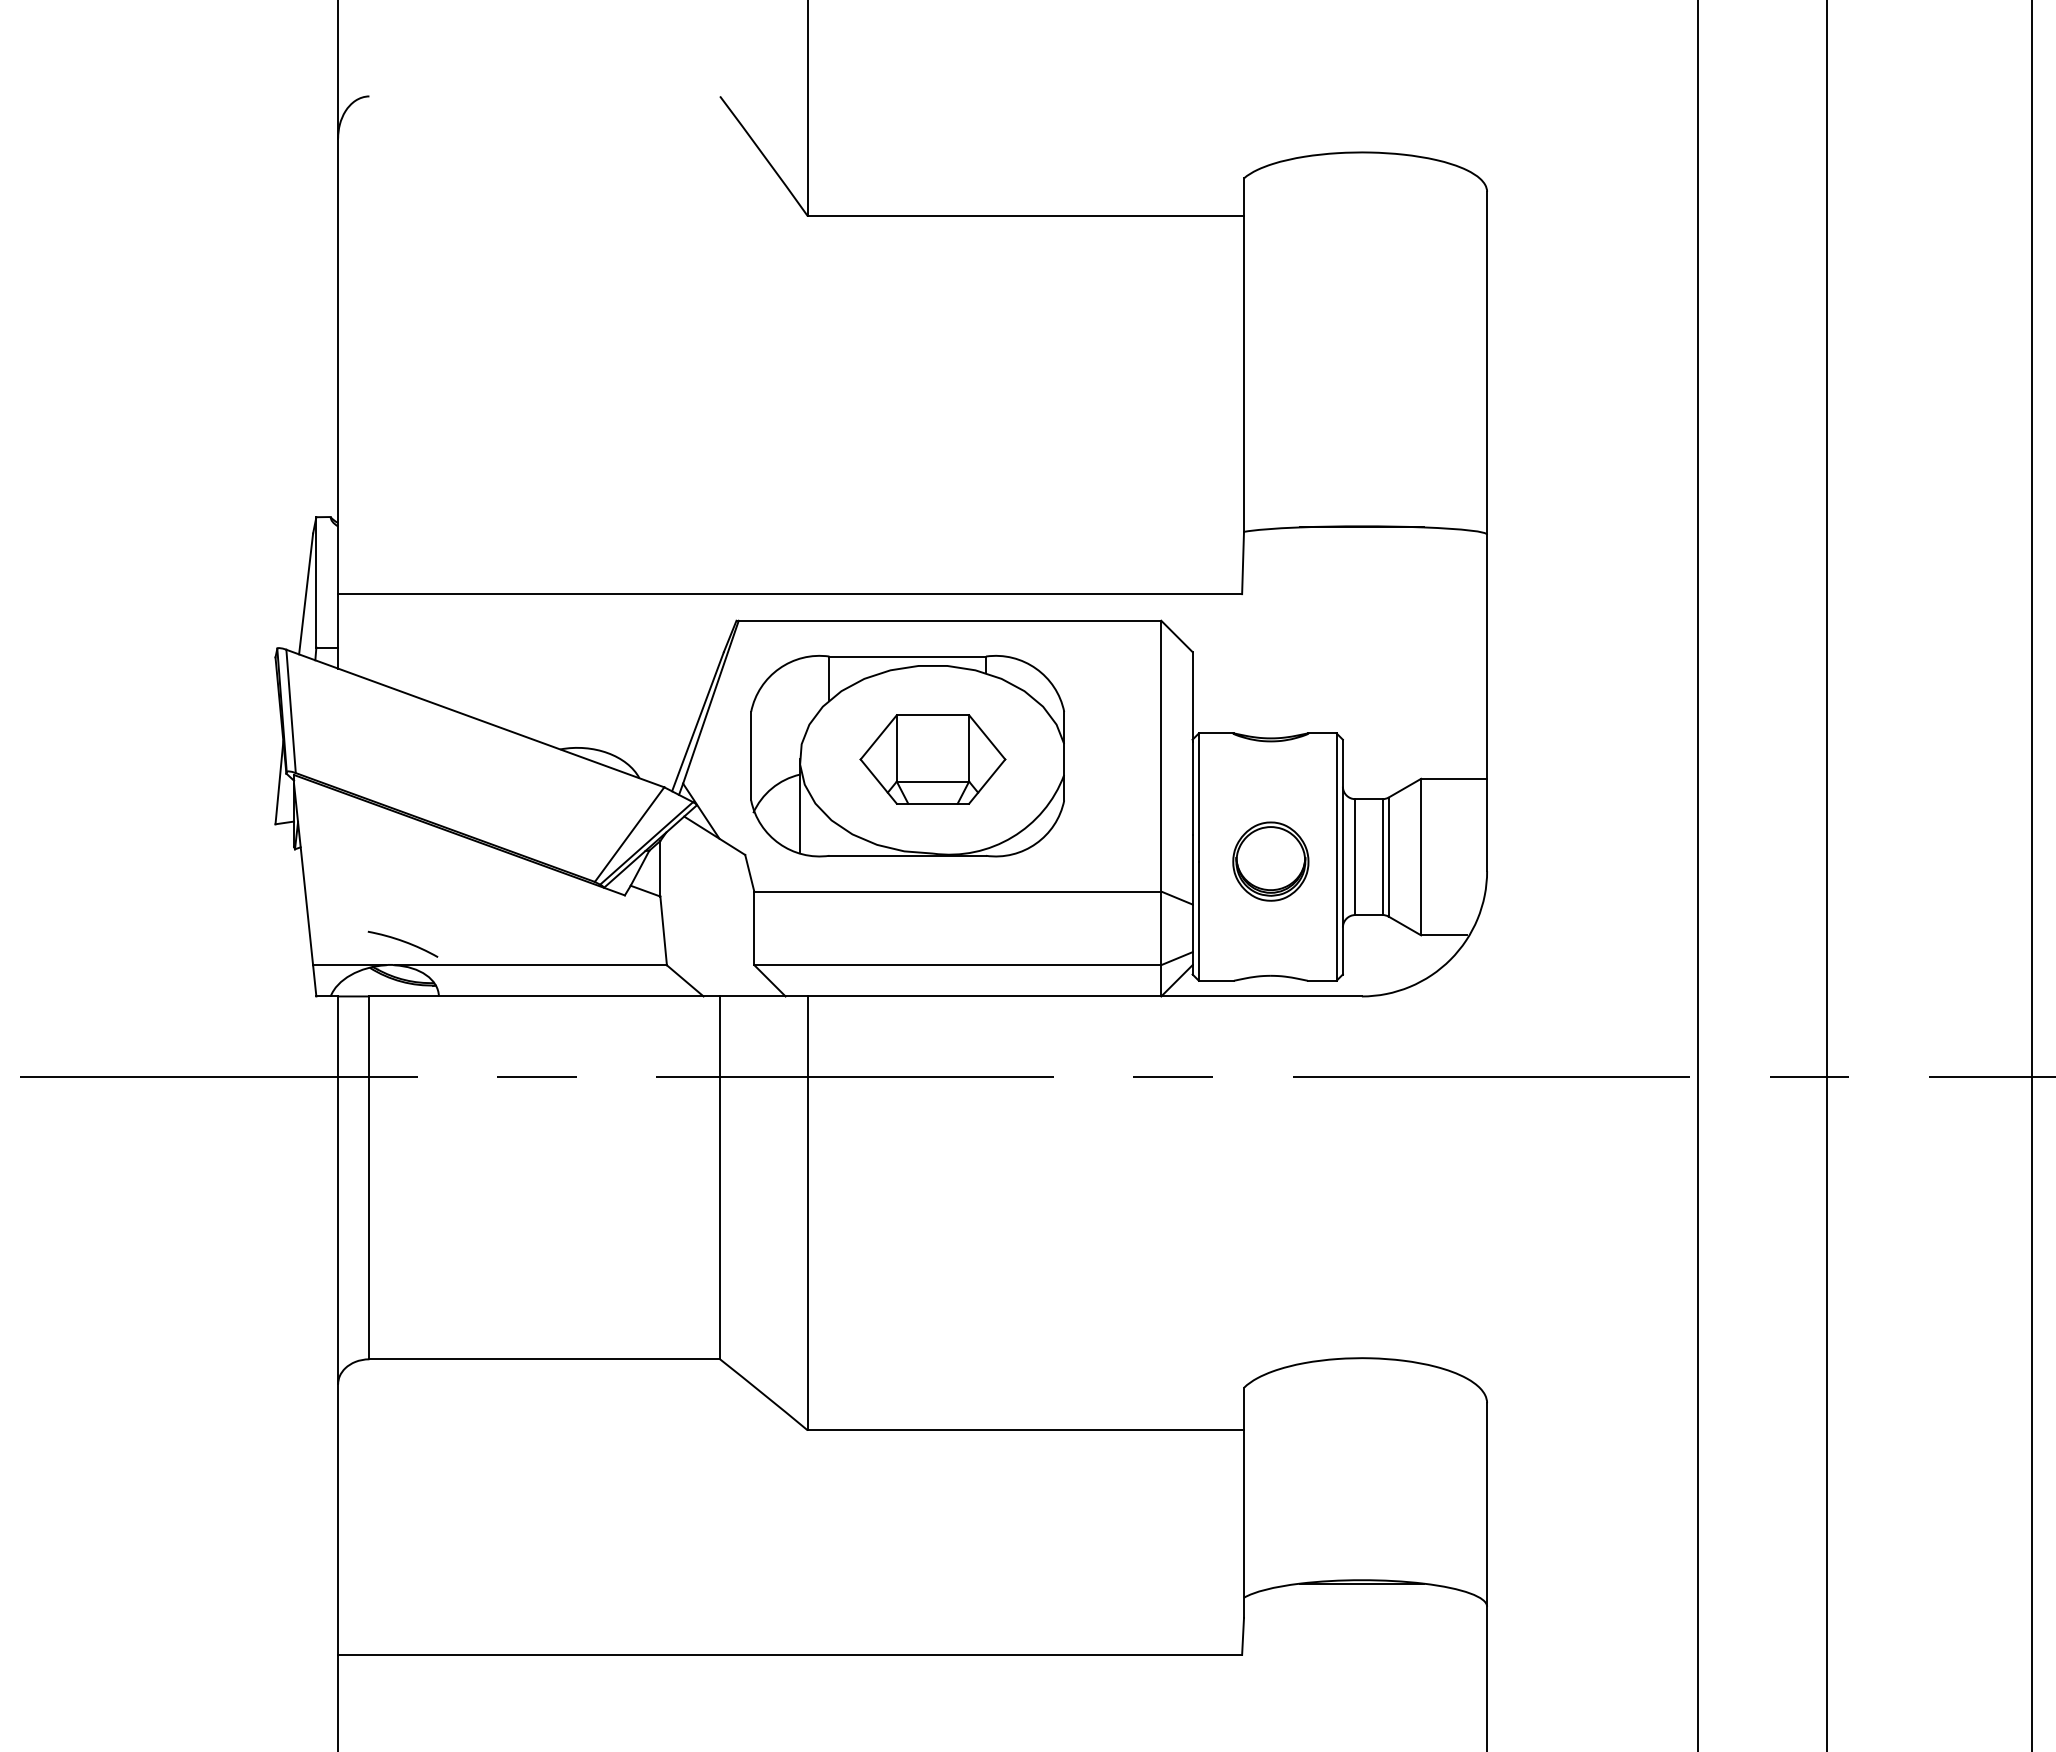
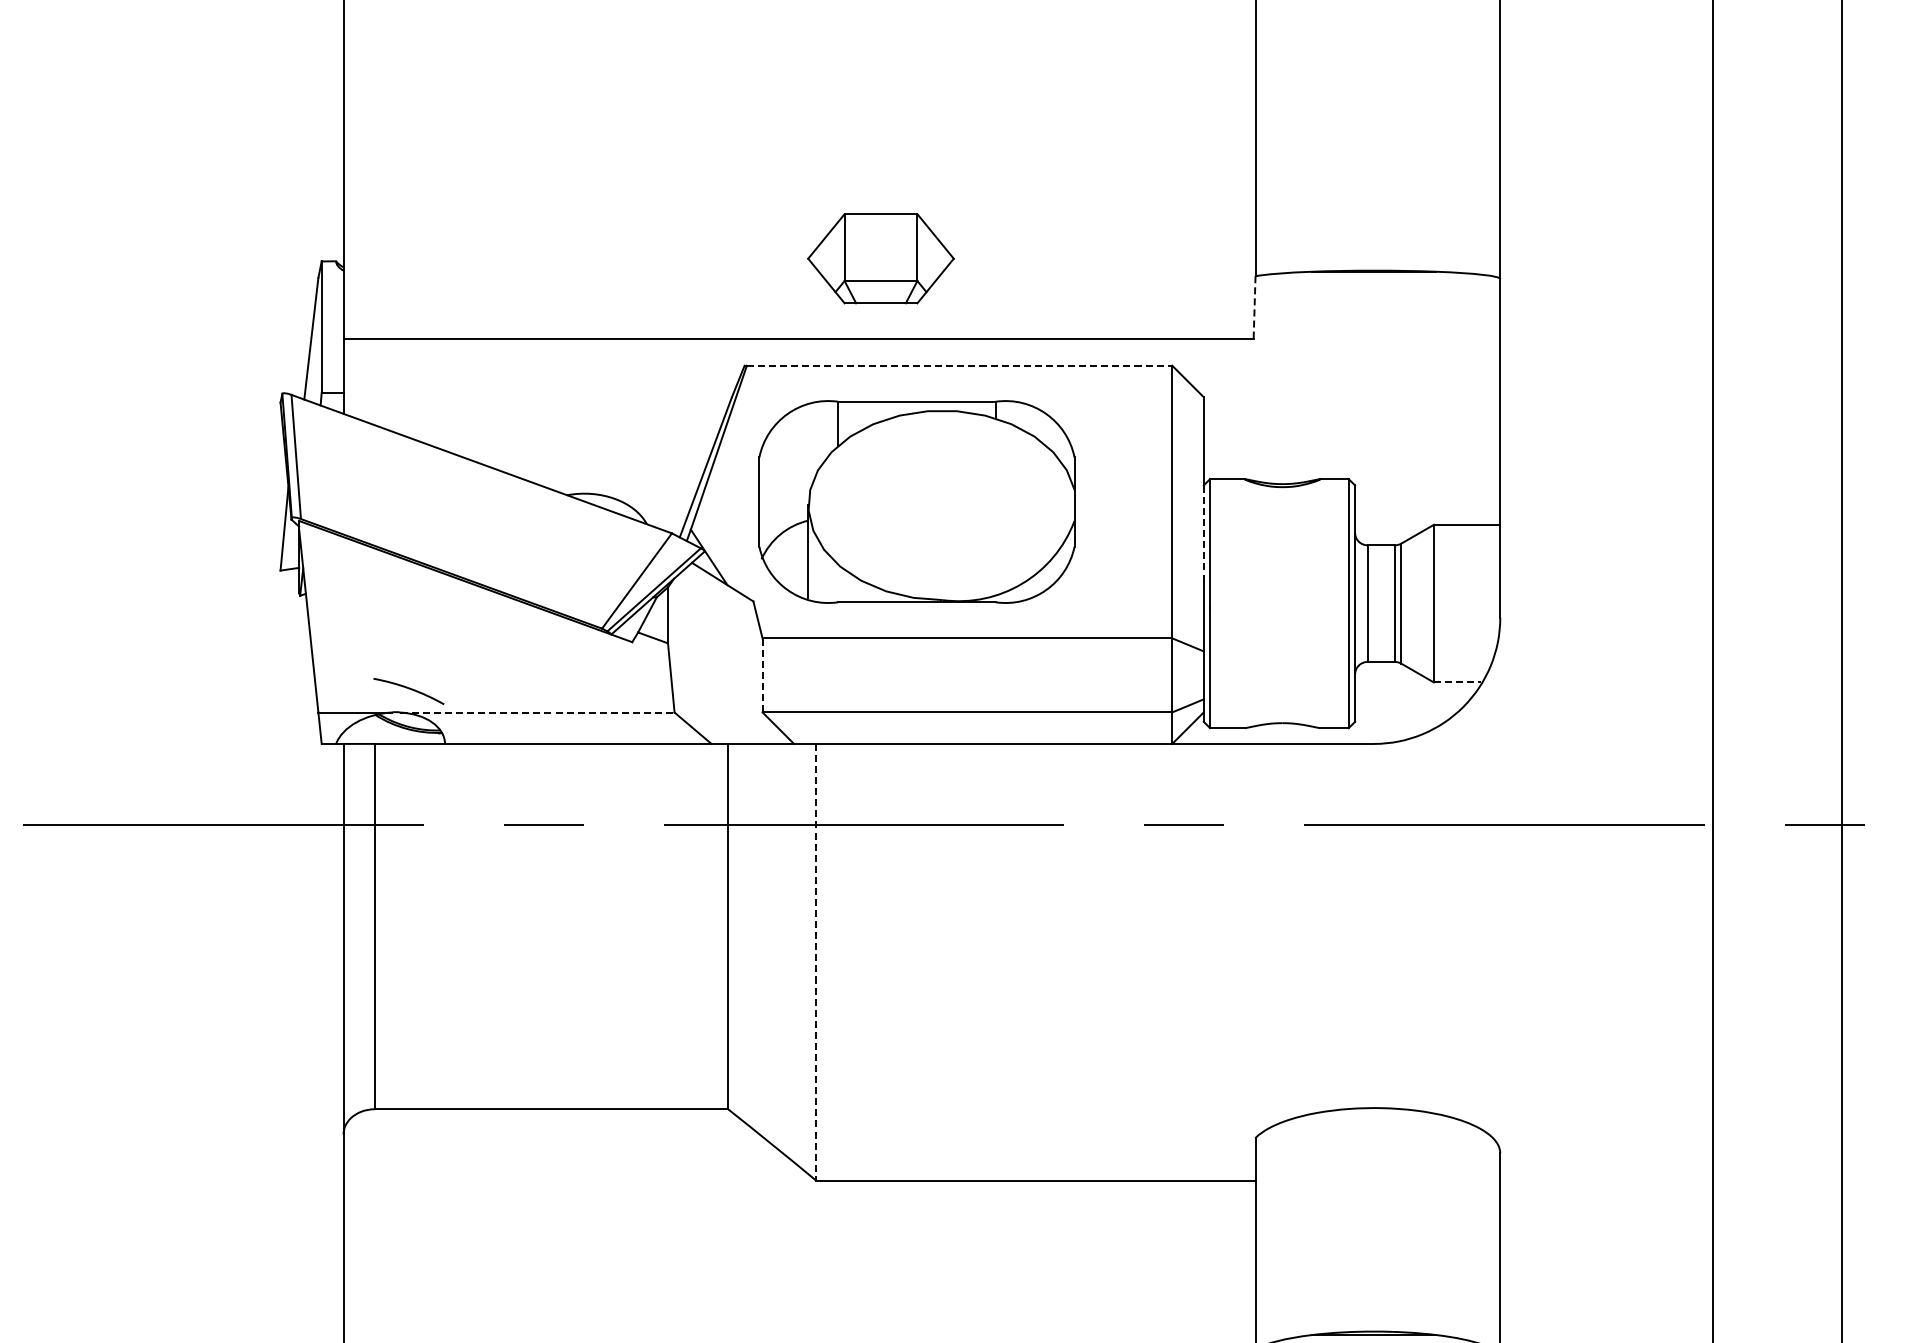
line: (1243, 563) -> (1255, 308), solid -> dashed
line: (950, 620) -> (960, 365), solid -> dashed
part: (932, 759) -> (880, 258), moved
line: (1192, 788) -> (1203, 534), solid -> dashed
part: (1270, 861) -> (1282, 608), removed
line: (754, 928) -> (762, 675), solid -> dashed
line: (1444, 935) -> (1457, 682), solid -> dashed
line: (531, 965) -> (538, 712), solid -> dashed
line: (807, 1213) -> (816, 962), solid -> dashed

